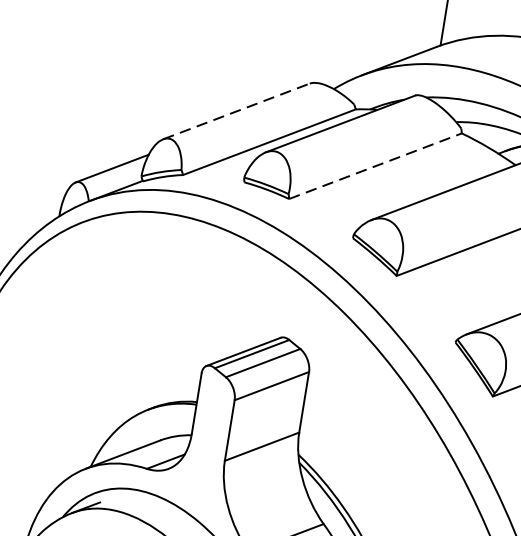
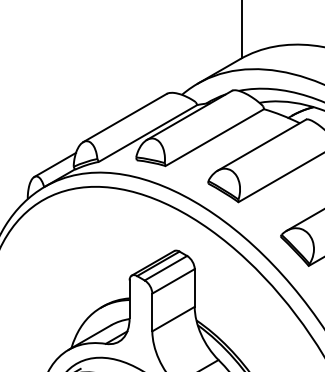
line: (237, 110) -> (125, 117), dashed -> solid
line: (374, 165) -> (214, 137), dashed -> solid

